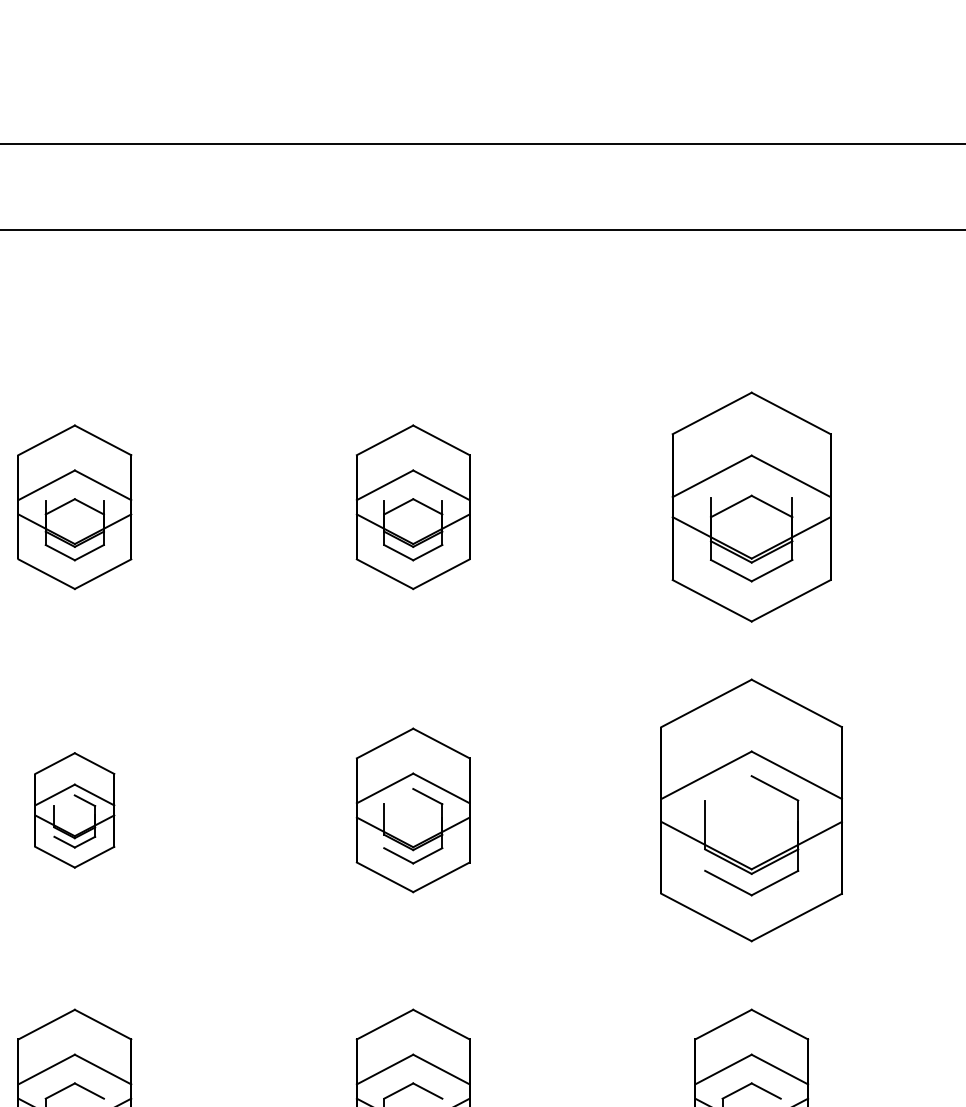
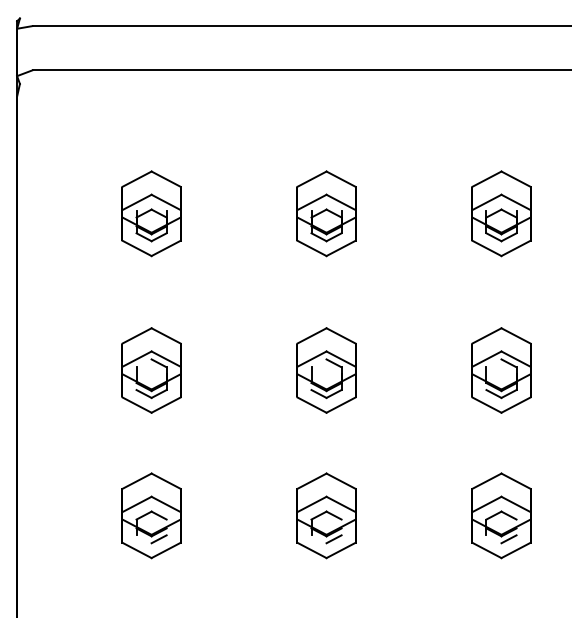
part: (751, 506) -> (501, 213), size x0.71
part: (74, 810) -> (151, 370), size x1.43
part: (751, 810) -> (501, 370), size x0.62

